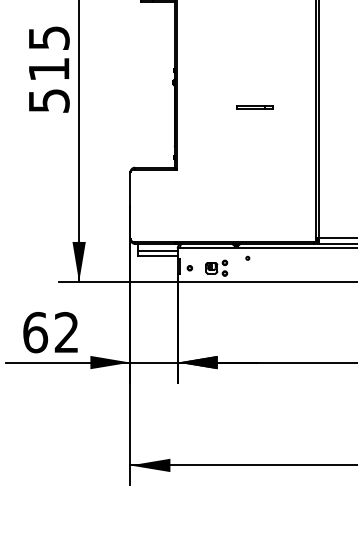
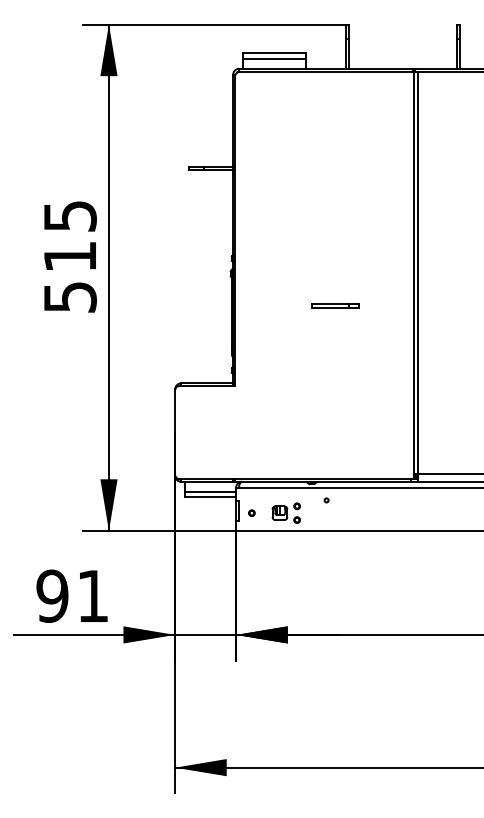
text: (50, 332) -> (71, 595), 62 -> 91

